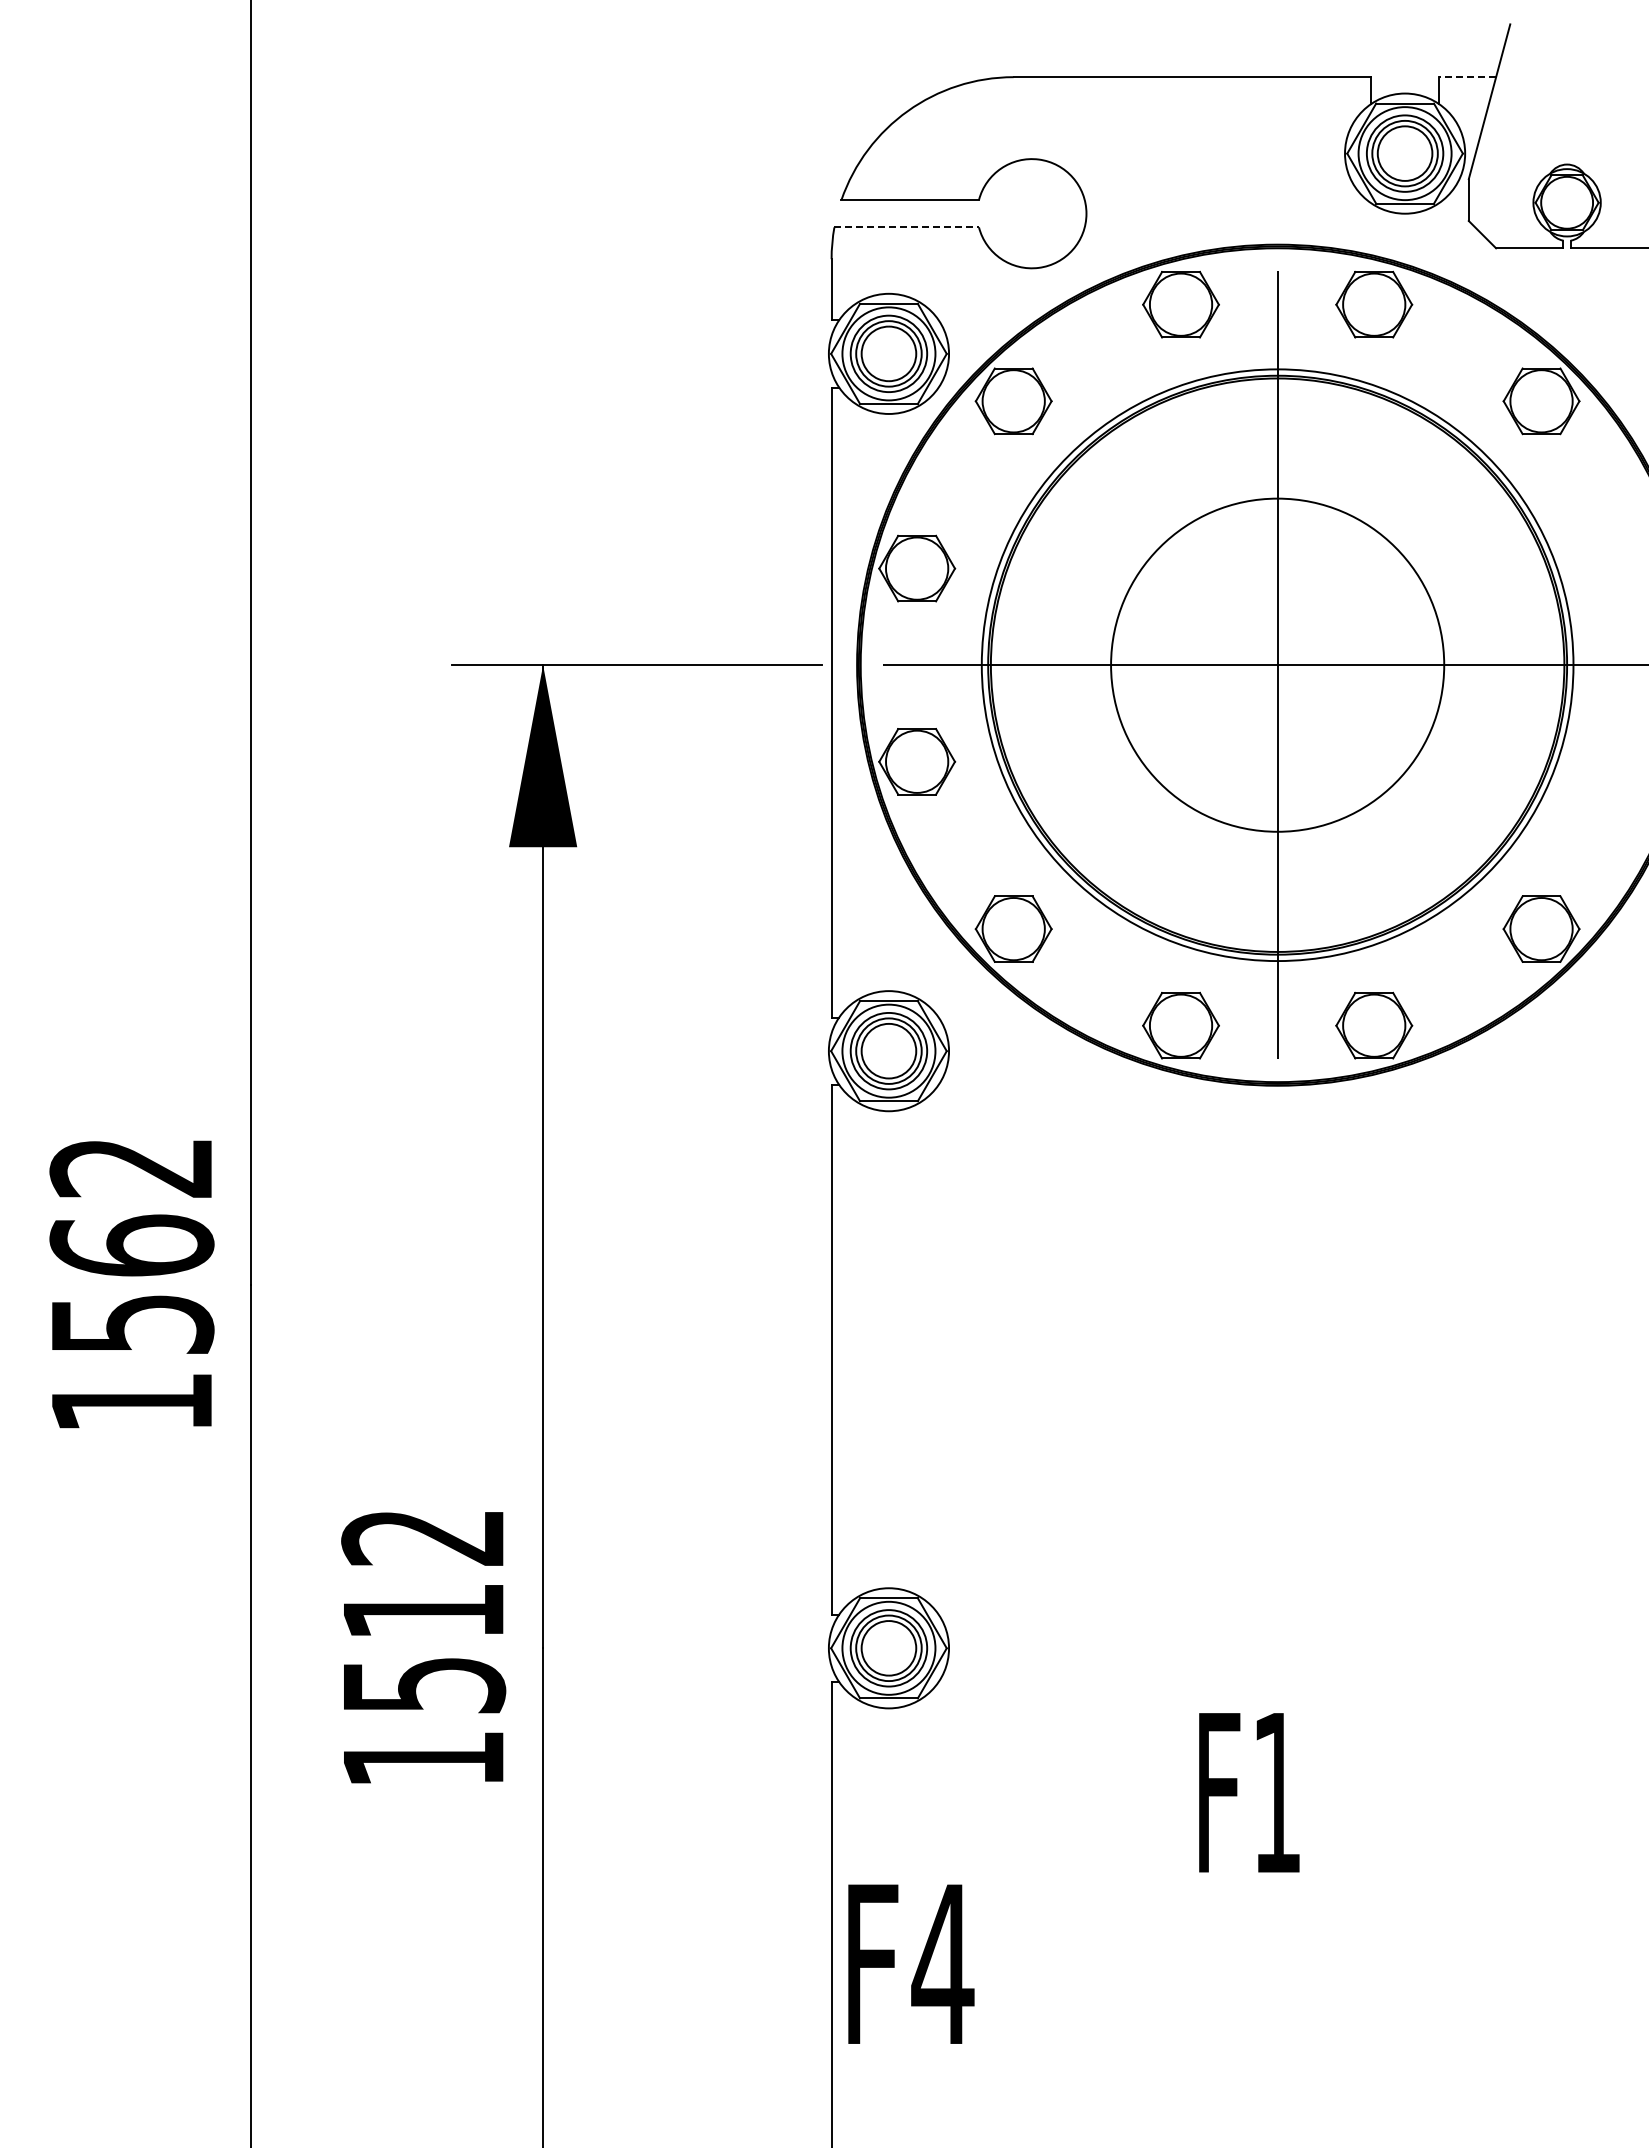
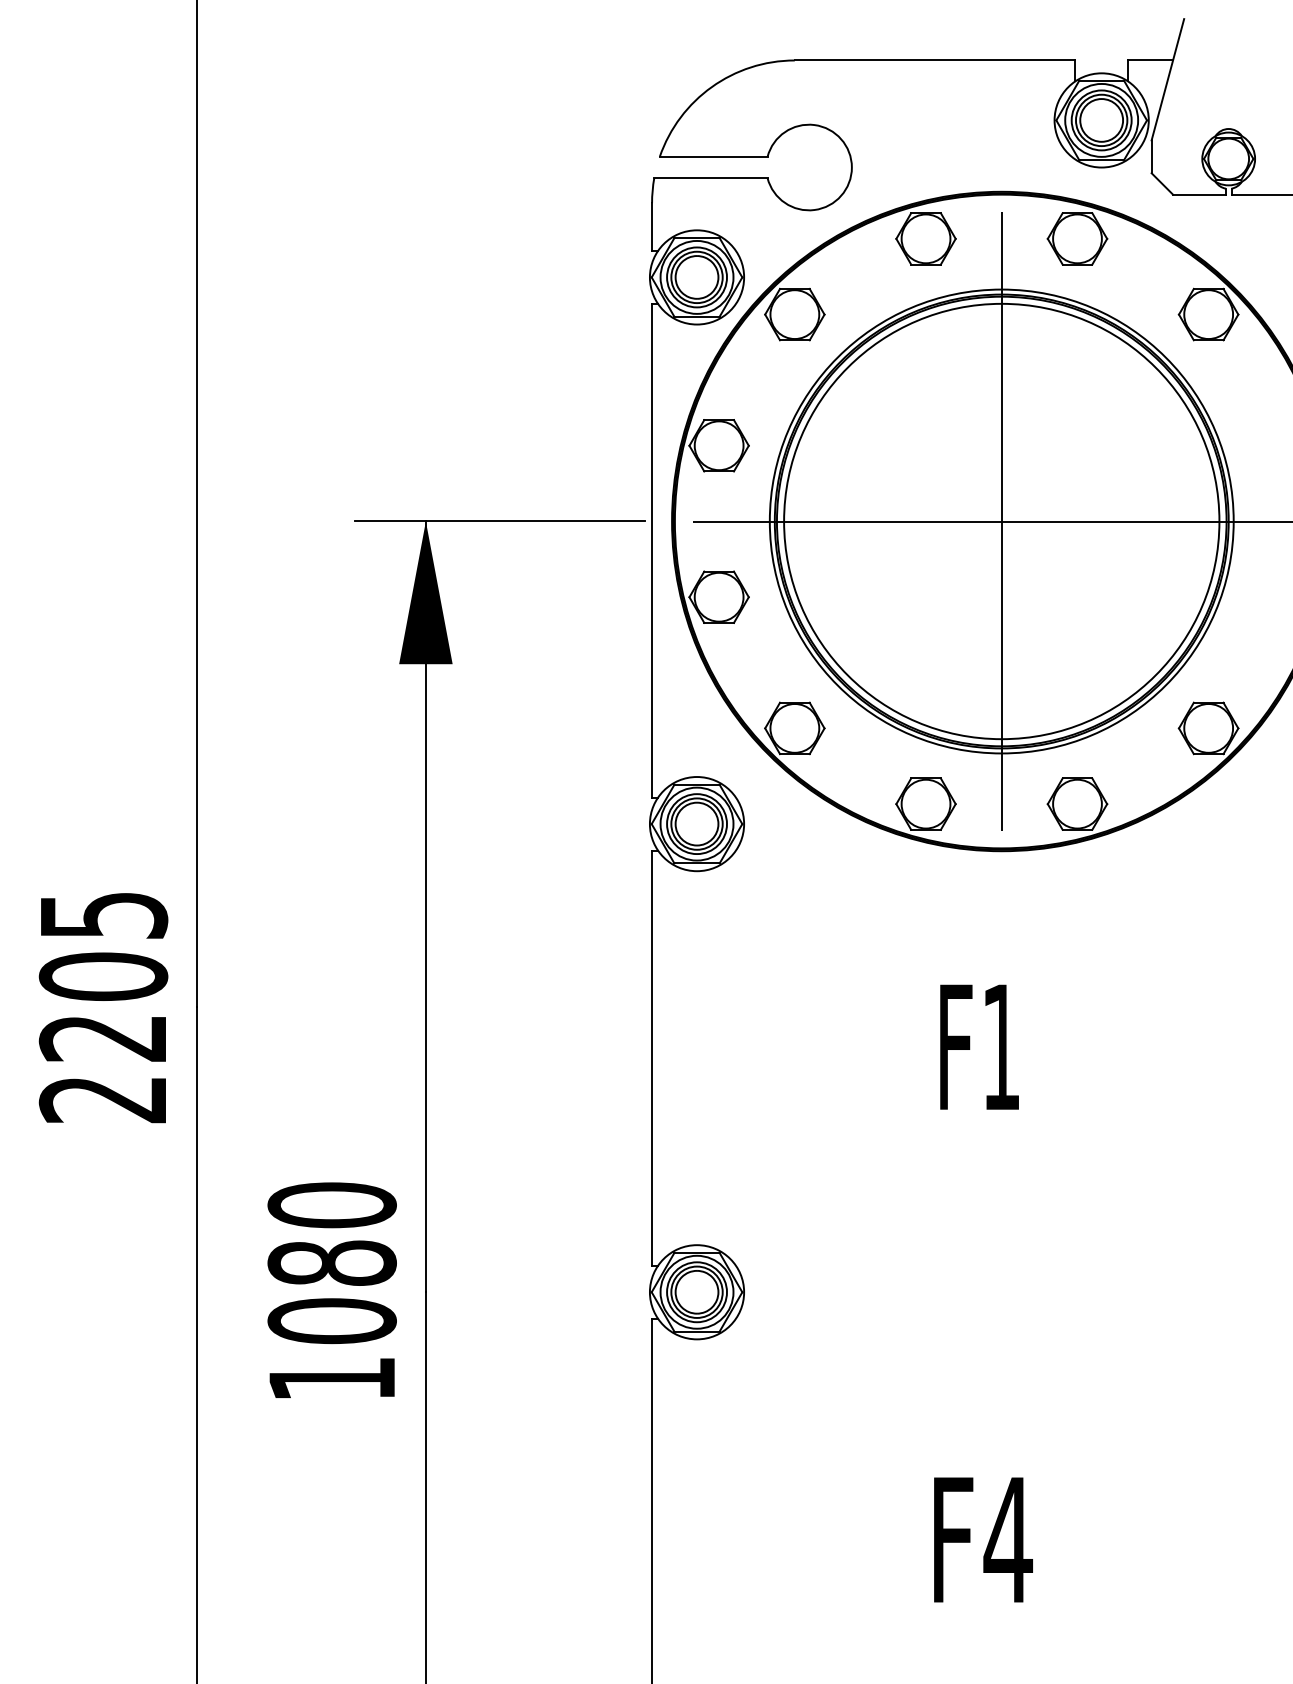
line: (1467, 77) -> (1150, 60), dashed -> solid
line: (907, 227) -> (711, 178), dashed -> solid
circle: (1277, 664) -> (1001, 520), size x1.67
text: (131, 1285) -> (103, 1007), 1562 -> 2205
text: (423, 1611) -> (332, 1263), 1512 -> 1080
text: (1249, 1792) -> (979, 1047), moved
text: (911, 1963) -> (983, 1539), moved

